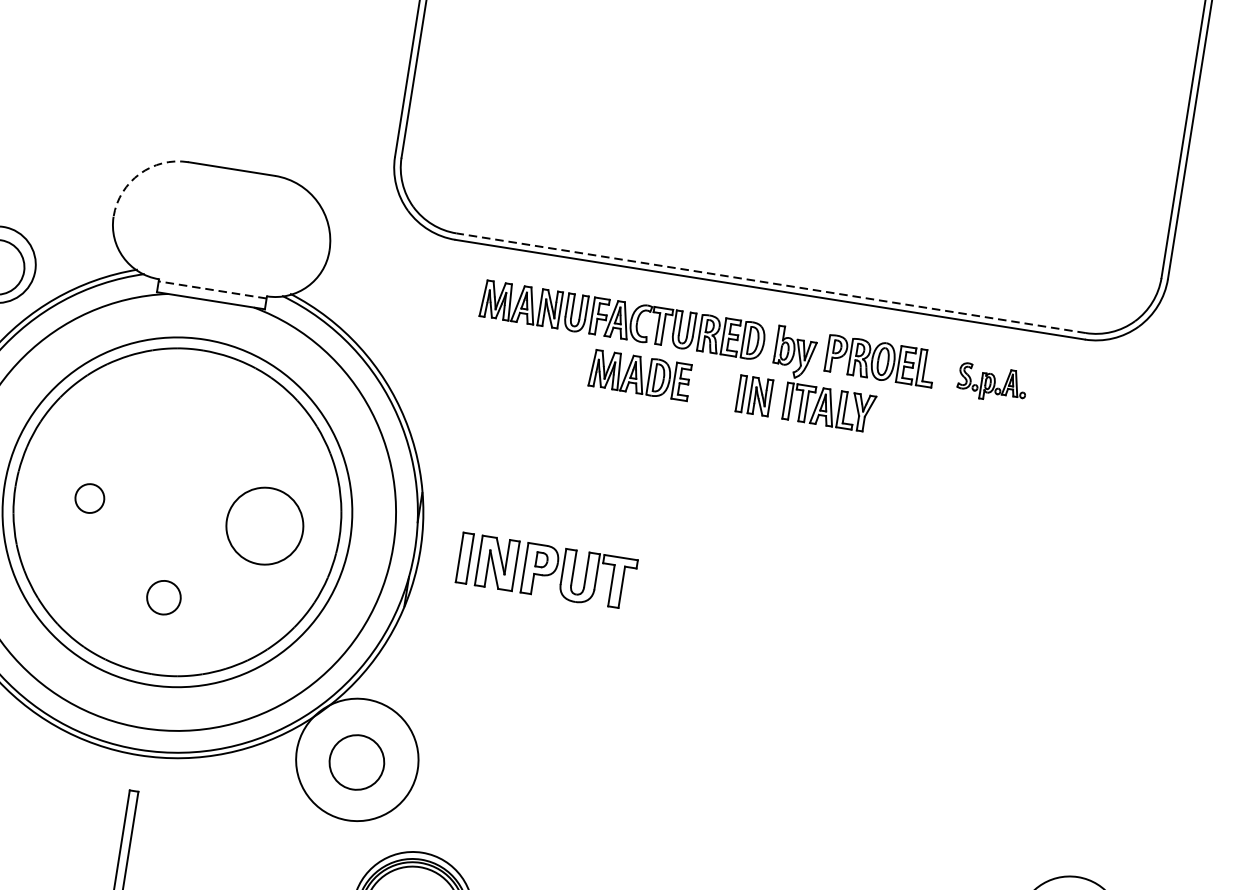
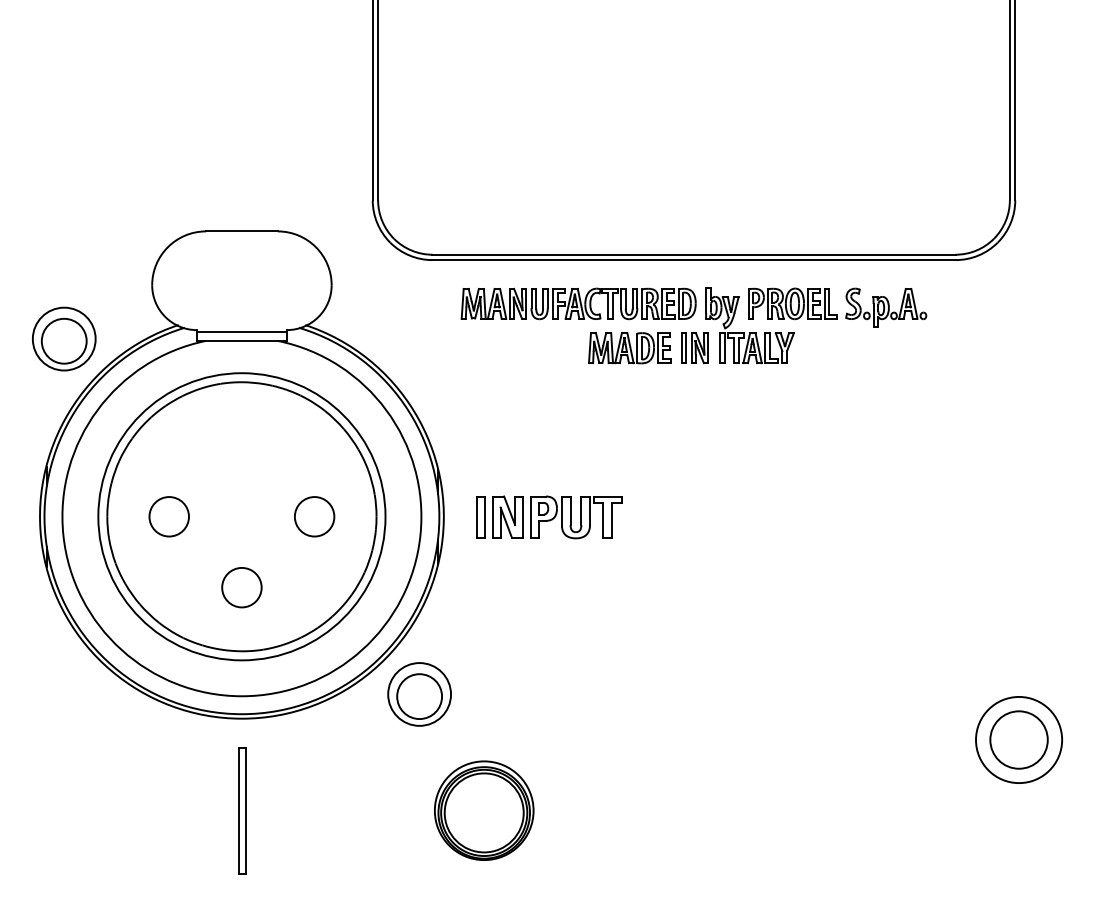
arc: (139, 174) -> (167, 247), dashed -> solid
line: (771, 283) -> (694, 254), dashed -> solid
line: (212, 289) -> (241, 331), dashed -> solid
part: (640, 375) -> (629, 348), moved
part: (992, 383) -> (886, 307), size x1.43
circle: (89, 497) -> (168, 516), size x1.67
circle: (264, 525) -> (314, 516), size x0.62
circle: (163, 597) -> (241, 587), size x1.43
circle: (357, 759) -> (419, 694), size x0.62

